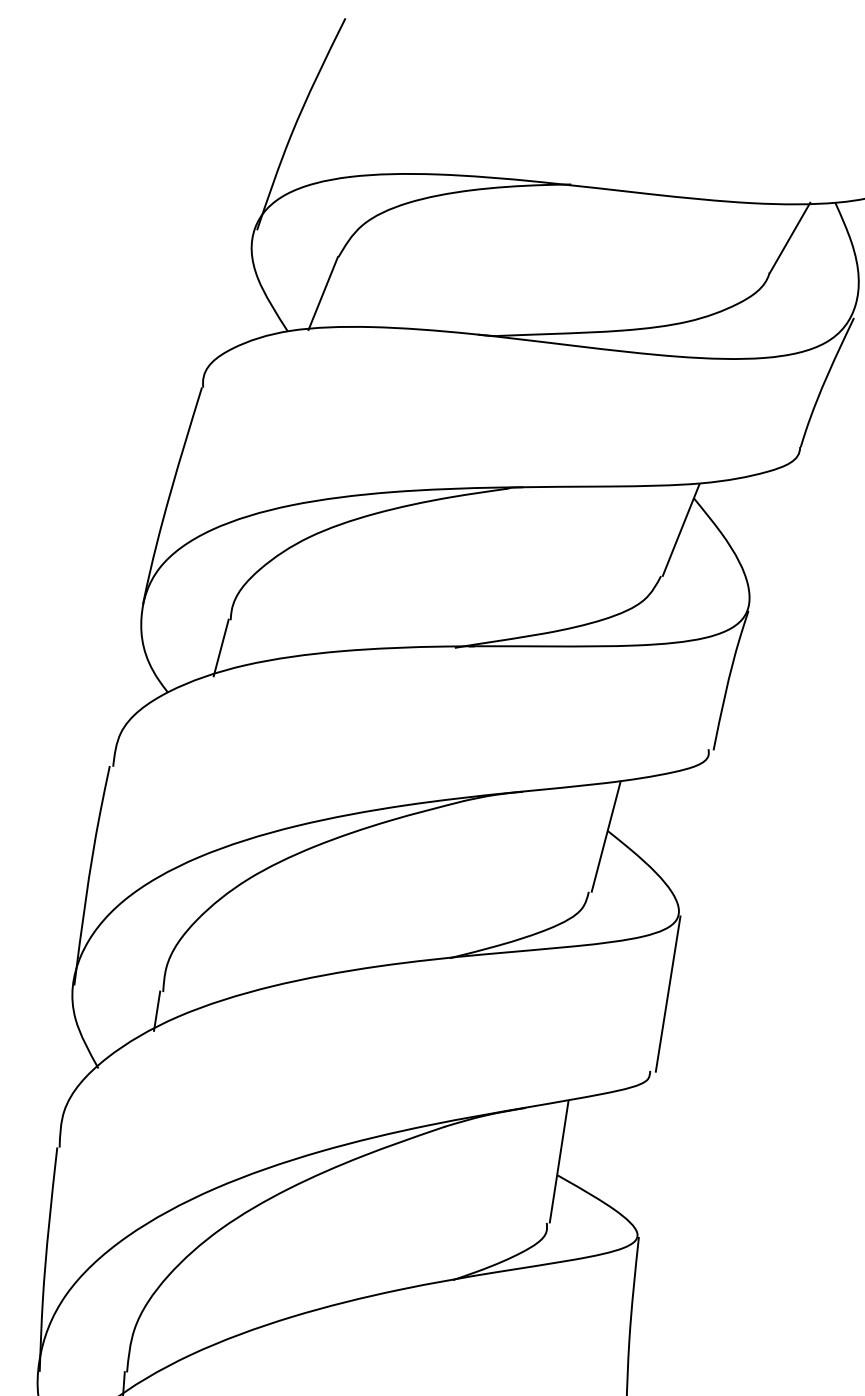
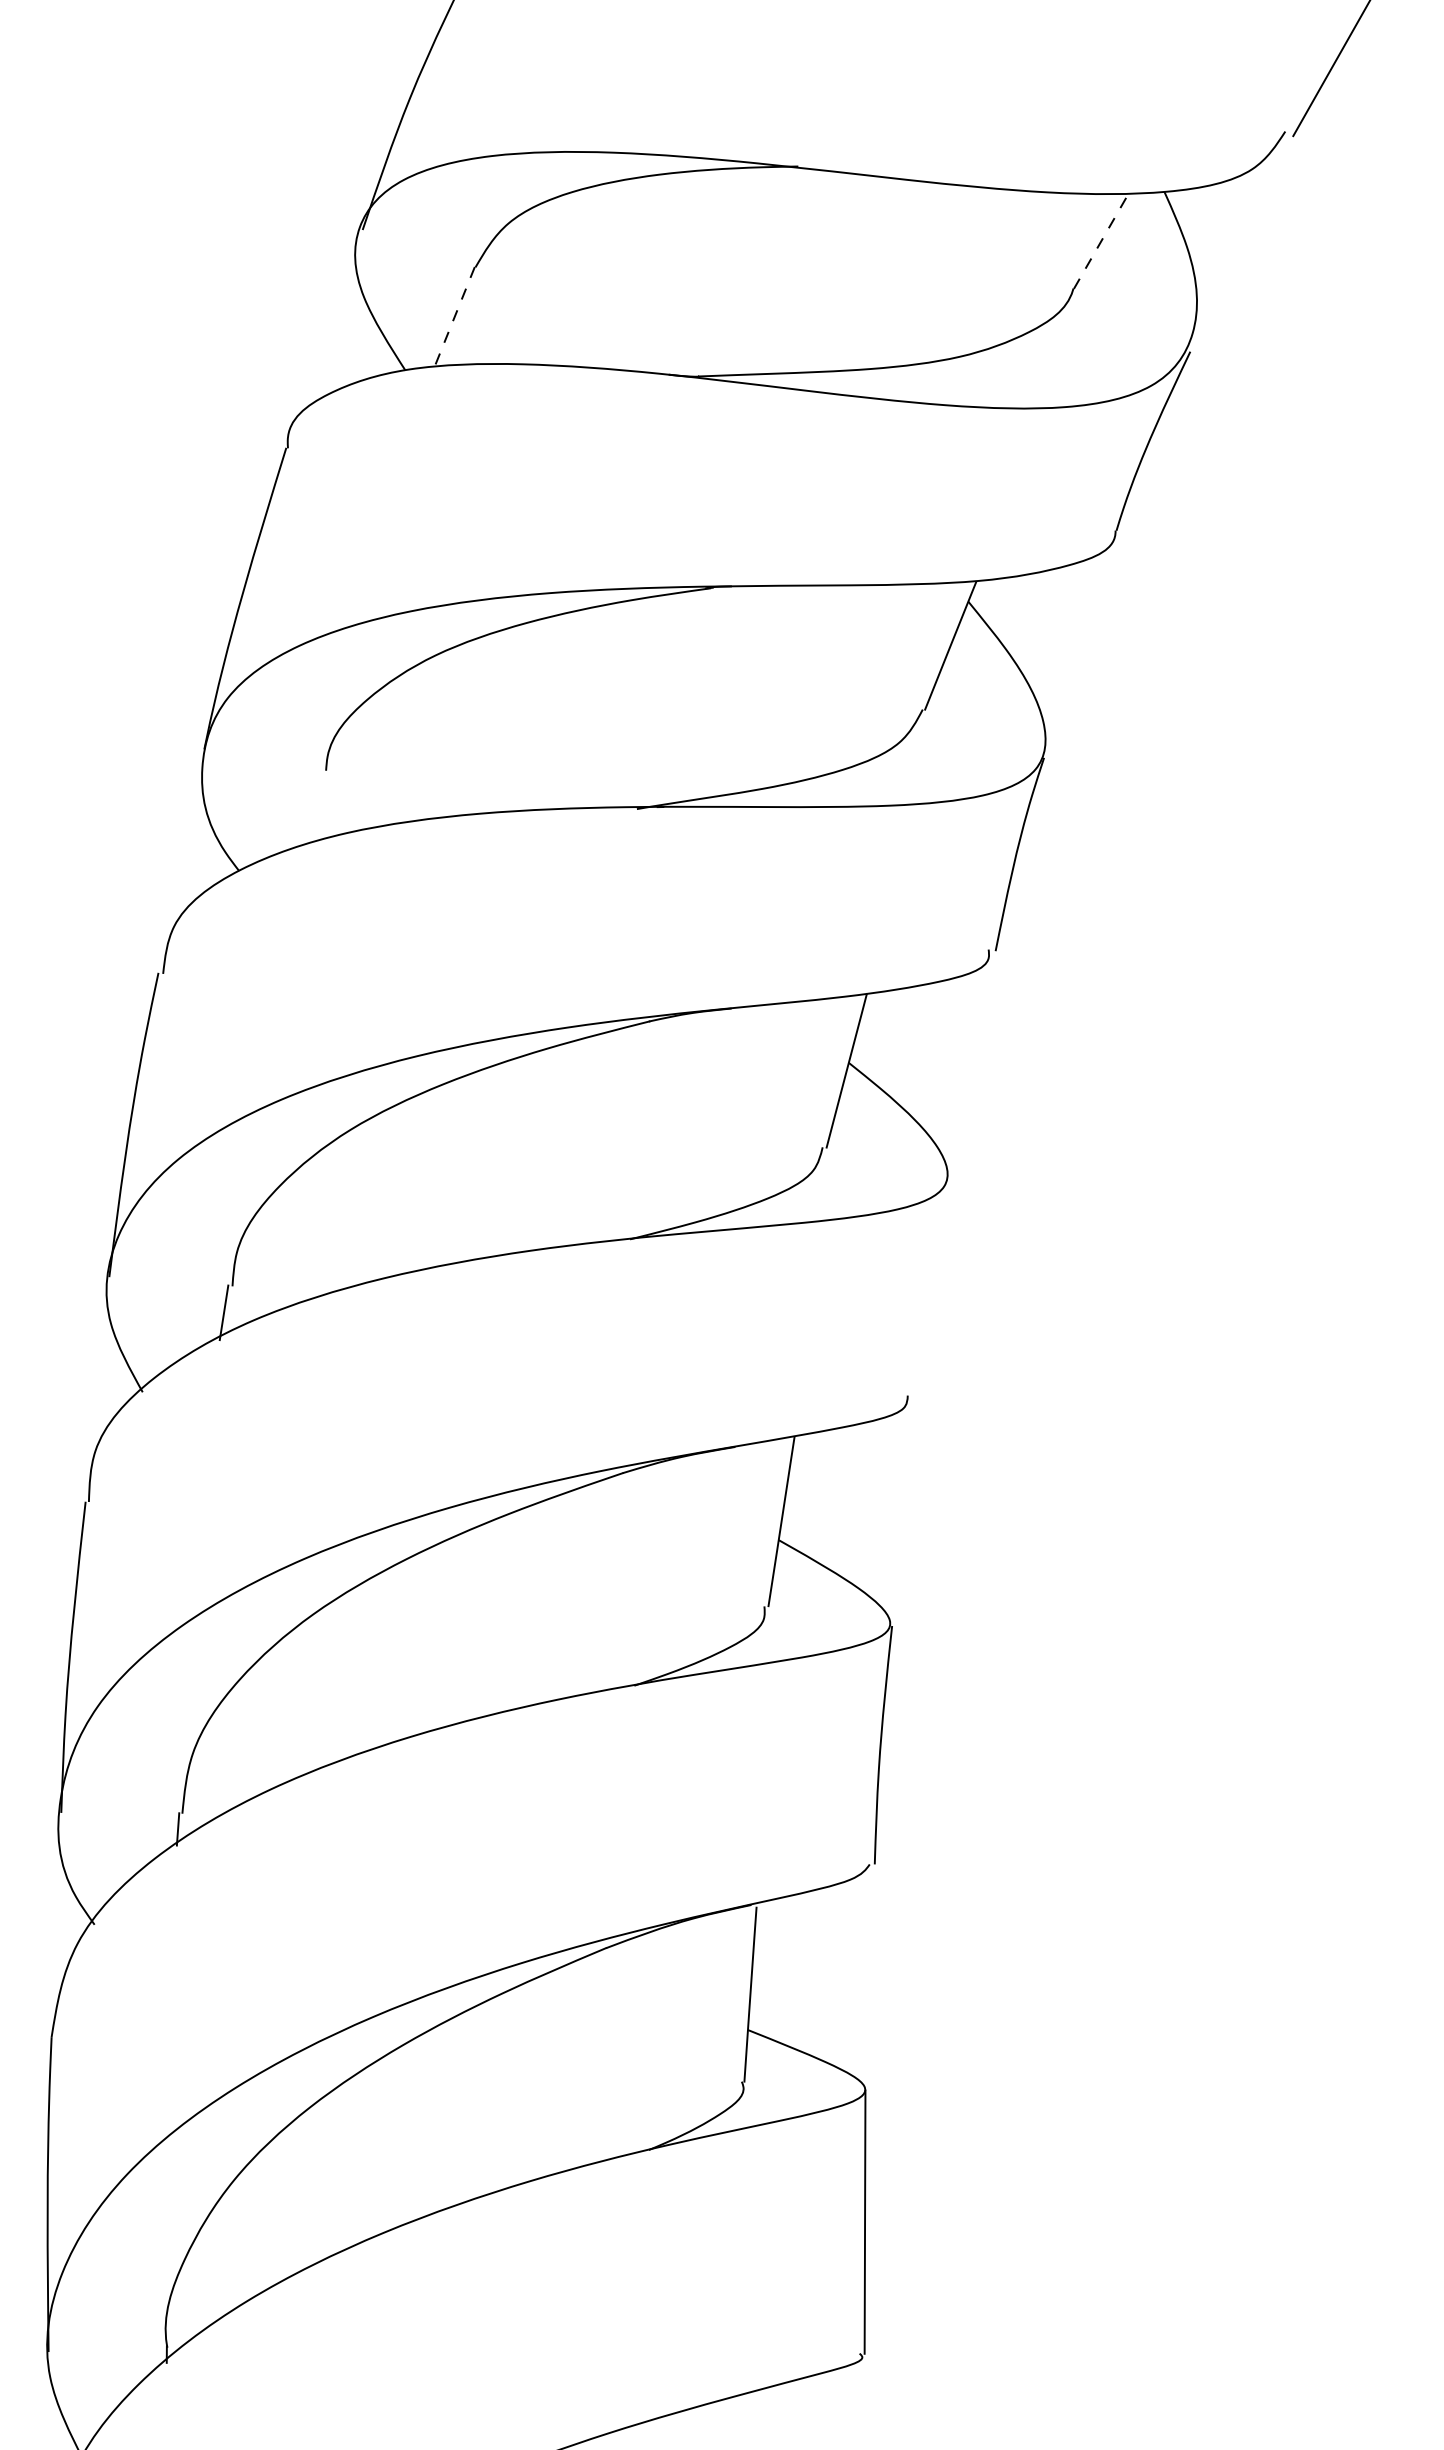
line: (789, 237) -> (1101, 240), solid -> dashed
line: (323, 293) -> (454, 317), solid -> dashed
line: (220, 647) -> (312, 808), removed
line: (668, 993) -> (932, 1288), removed

